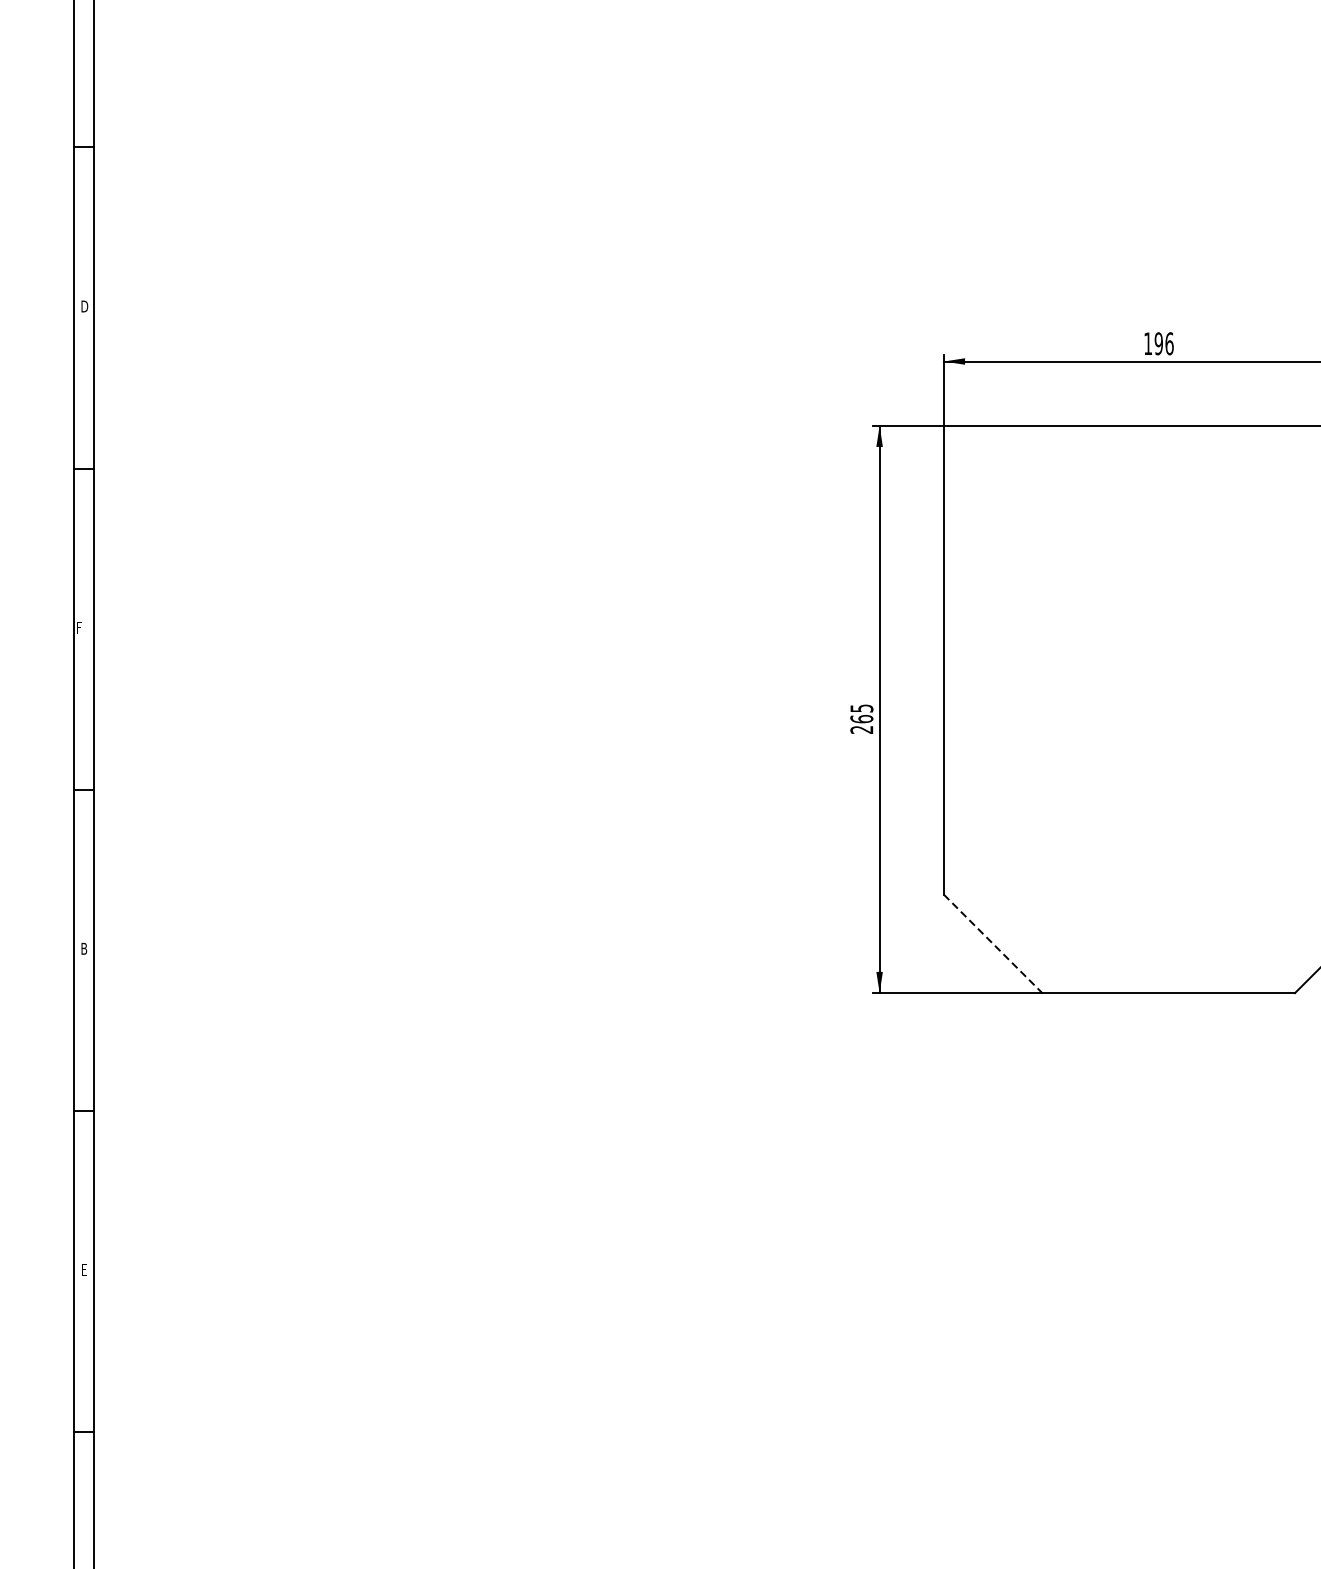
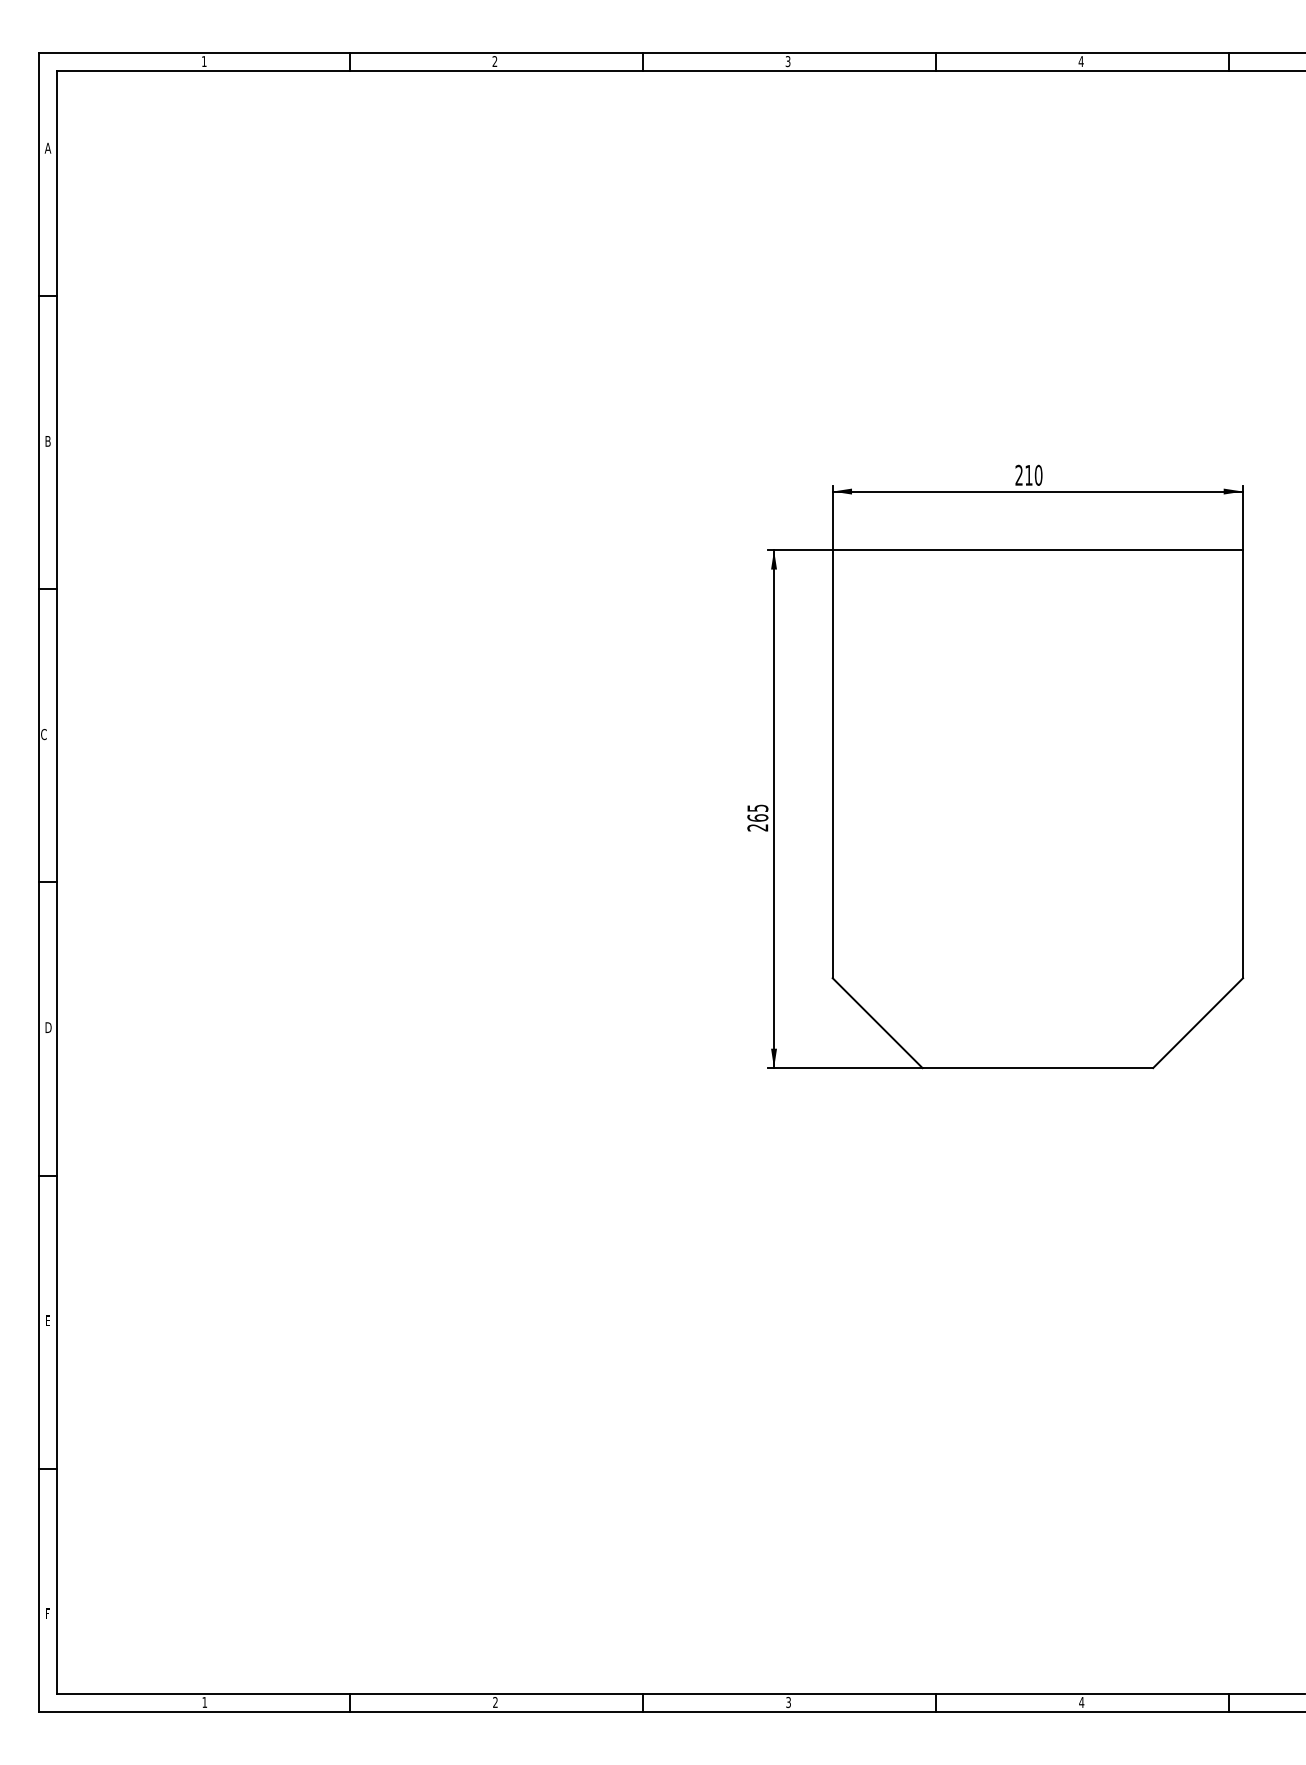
text: (84, 305) -> (48, 440), D -> B
text: (1158, 342) -> (1028, 474), 196 -> 210
text: (79, 627) -> (43, 734), F -> C
line: (992, 944) -> (877, 1023), dashed -> solid
text: (84, 948) -> (48, 1027), B -> D

